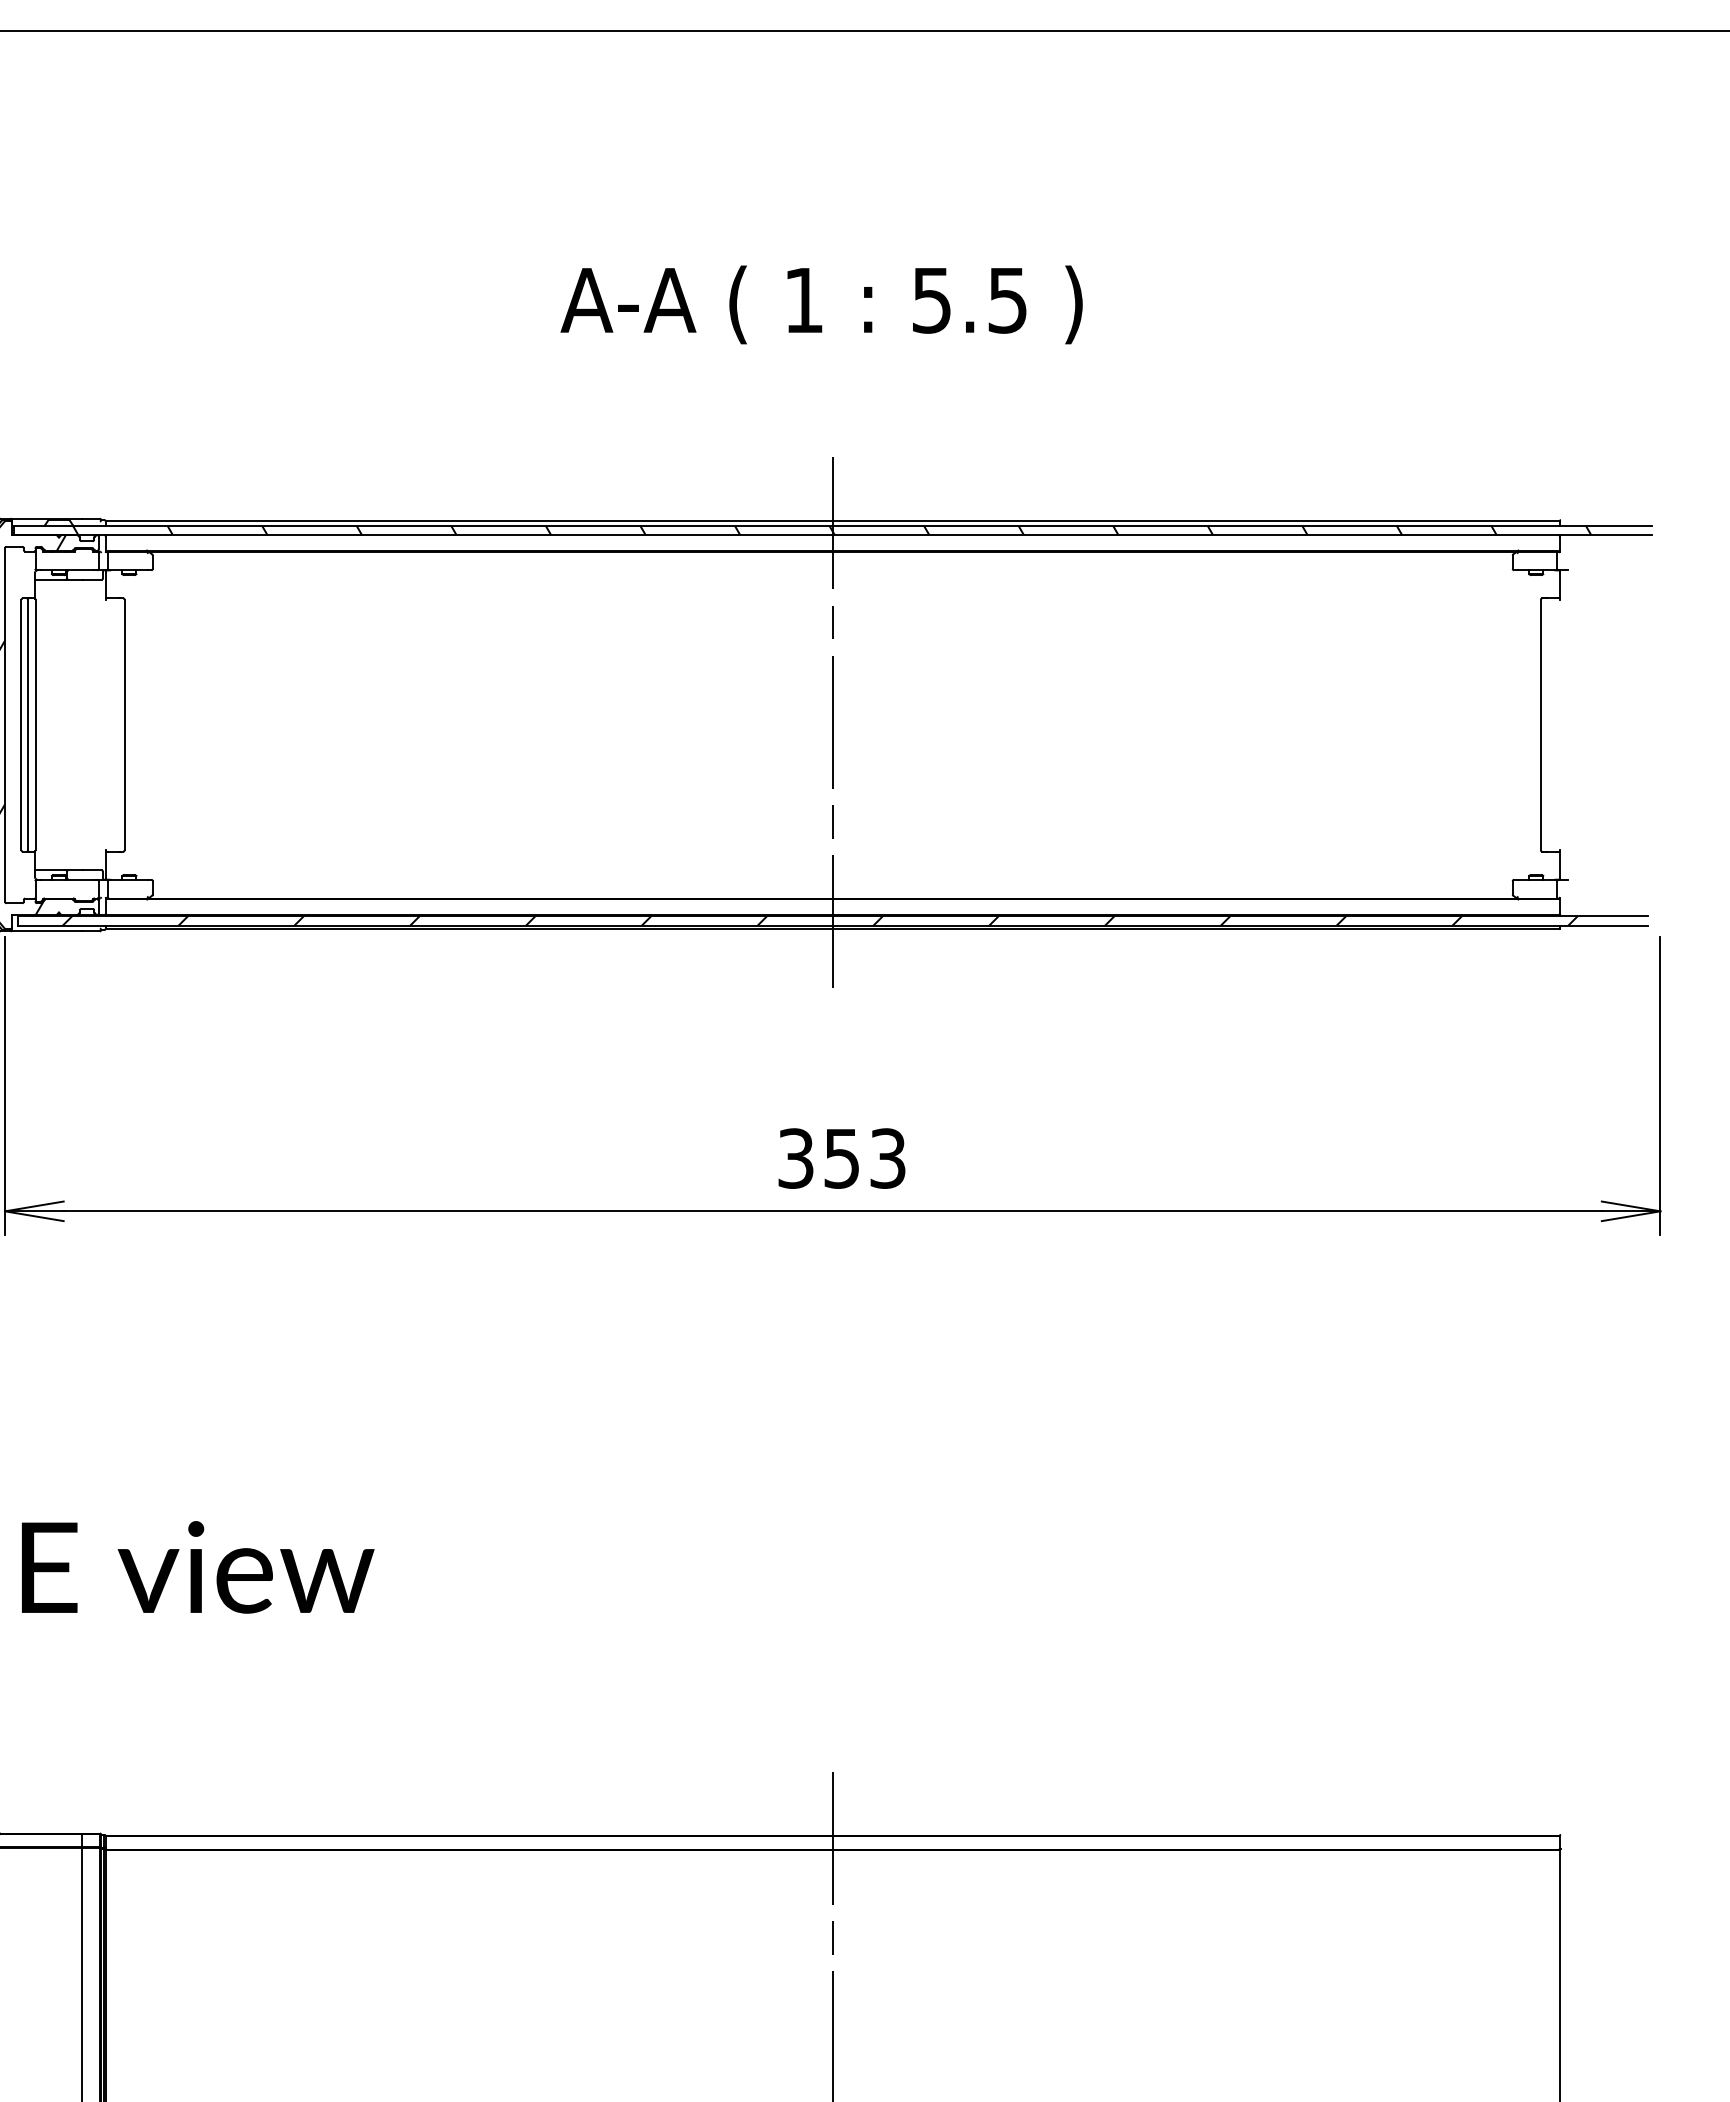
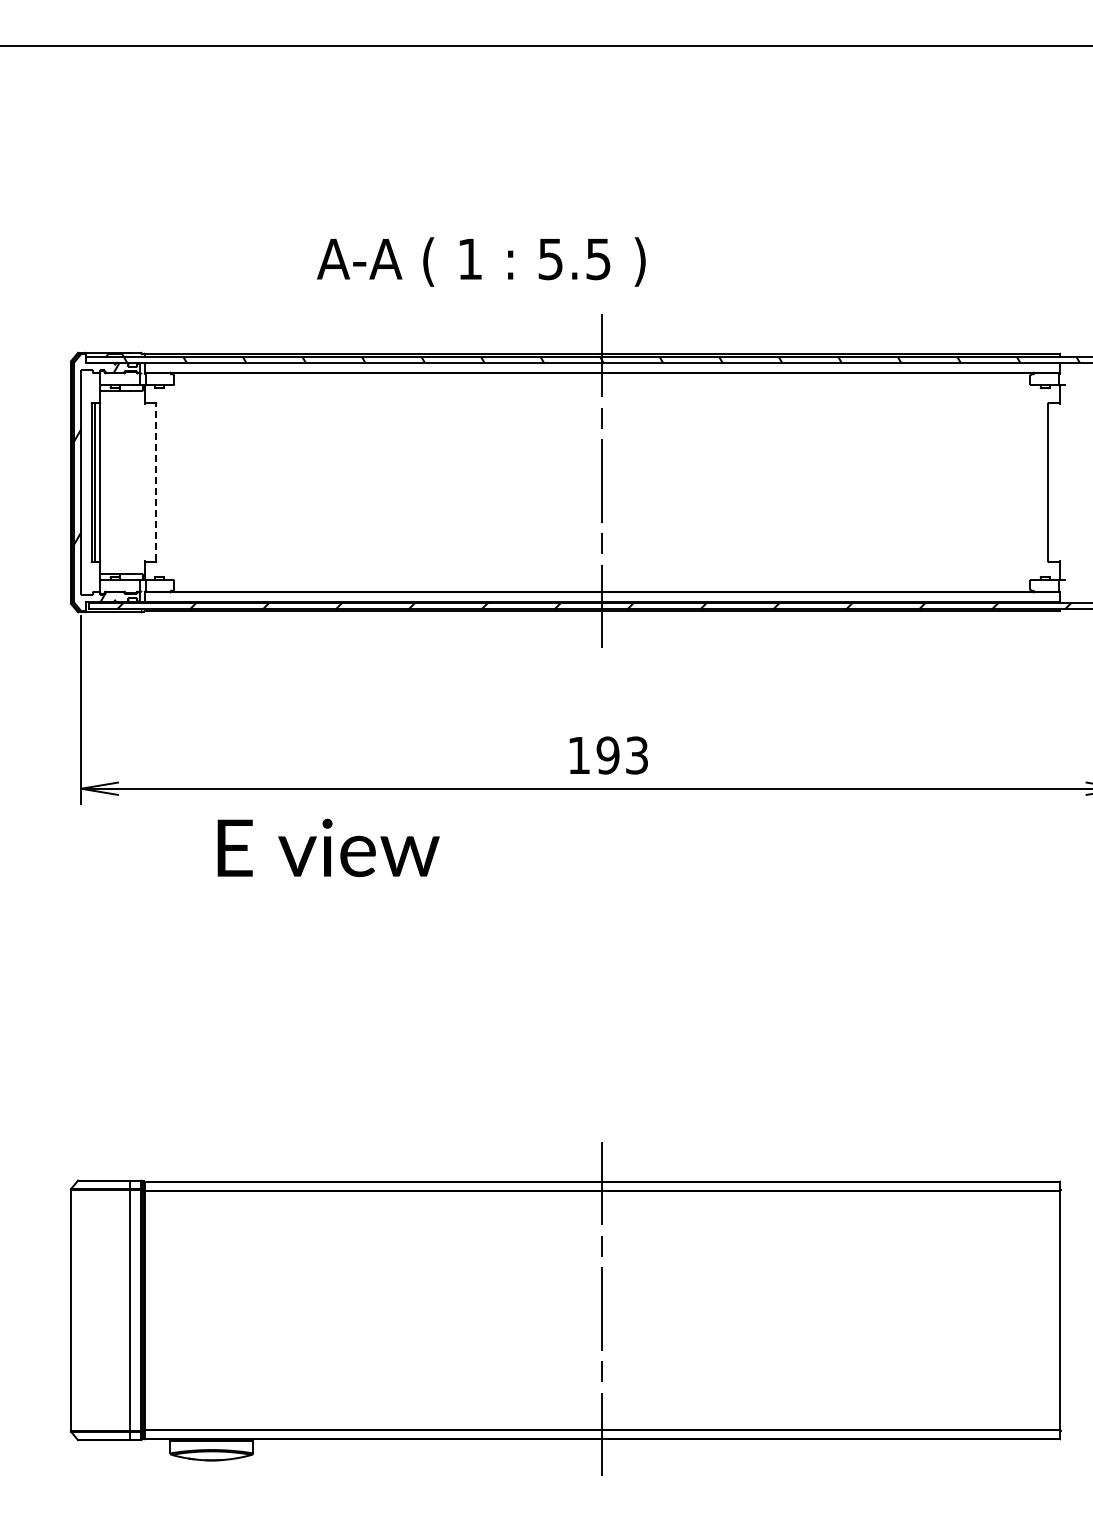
text: (821, 304) -> (481, 261), moved
line: (124, 724) -> (156, 482), solid -> dashed
text: (818, 1158) -> (593, 755), 353 -> 193
text: (197, 1566) -> (328, 847), moved

